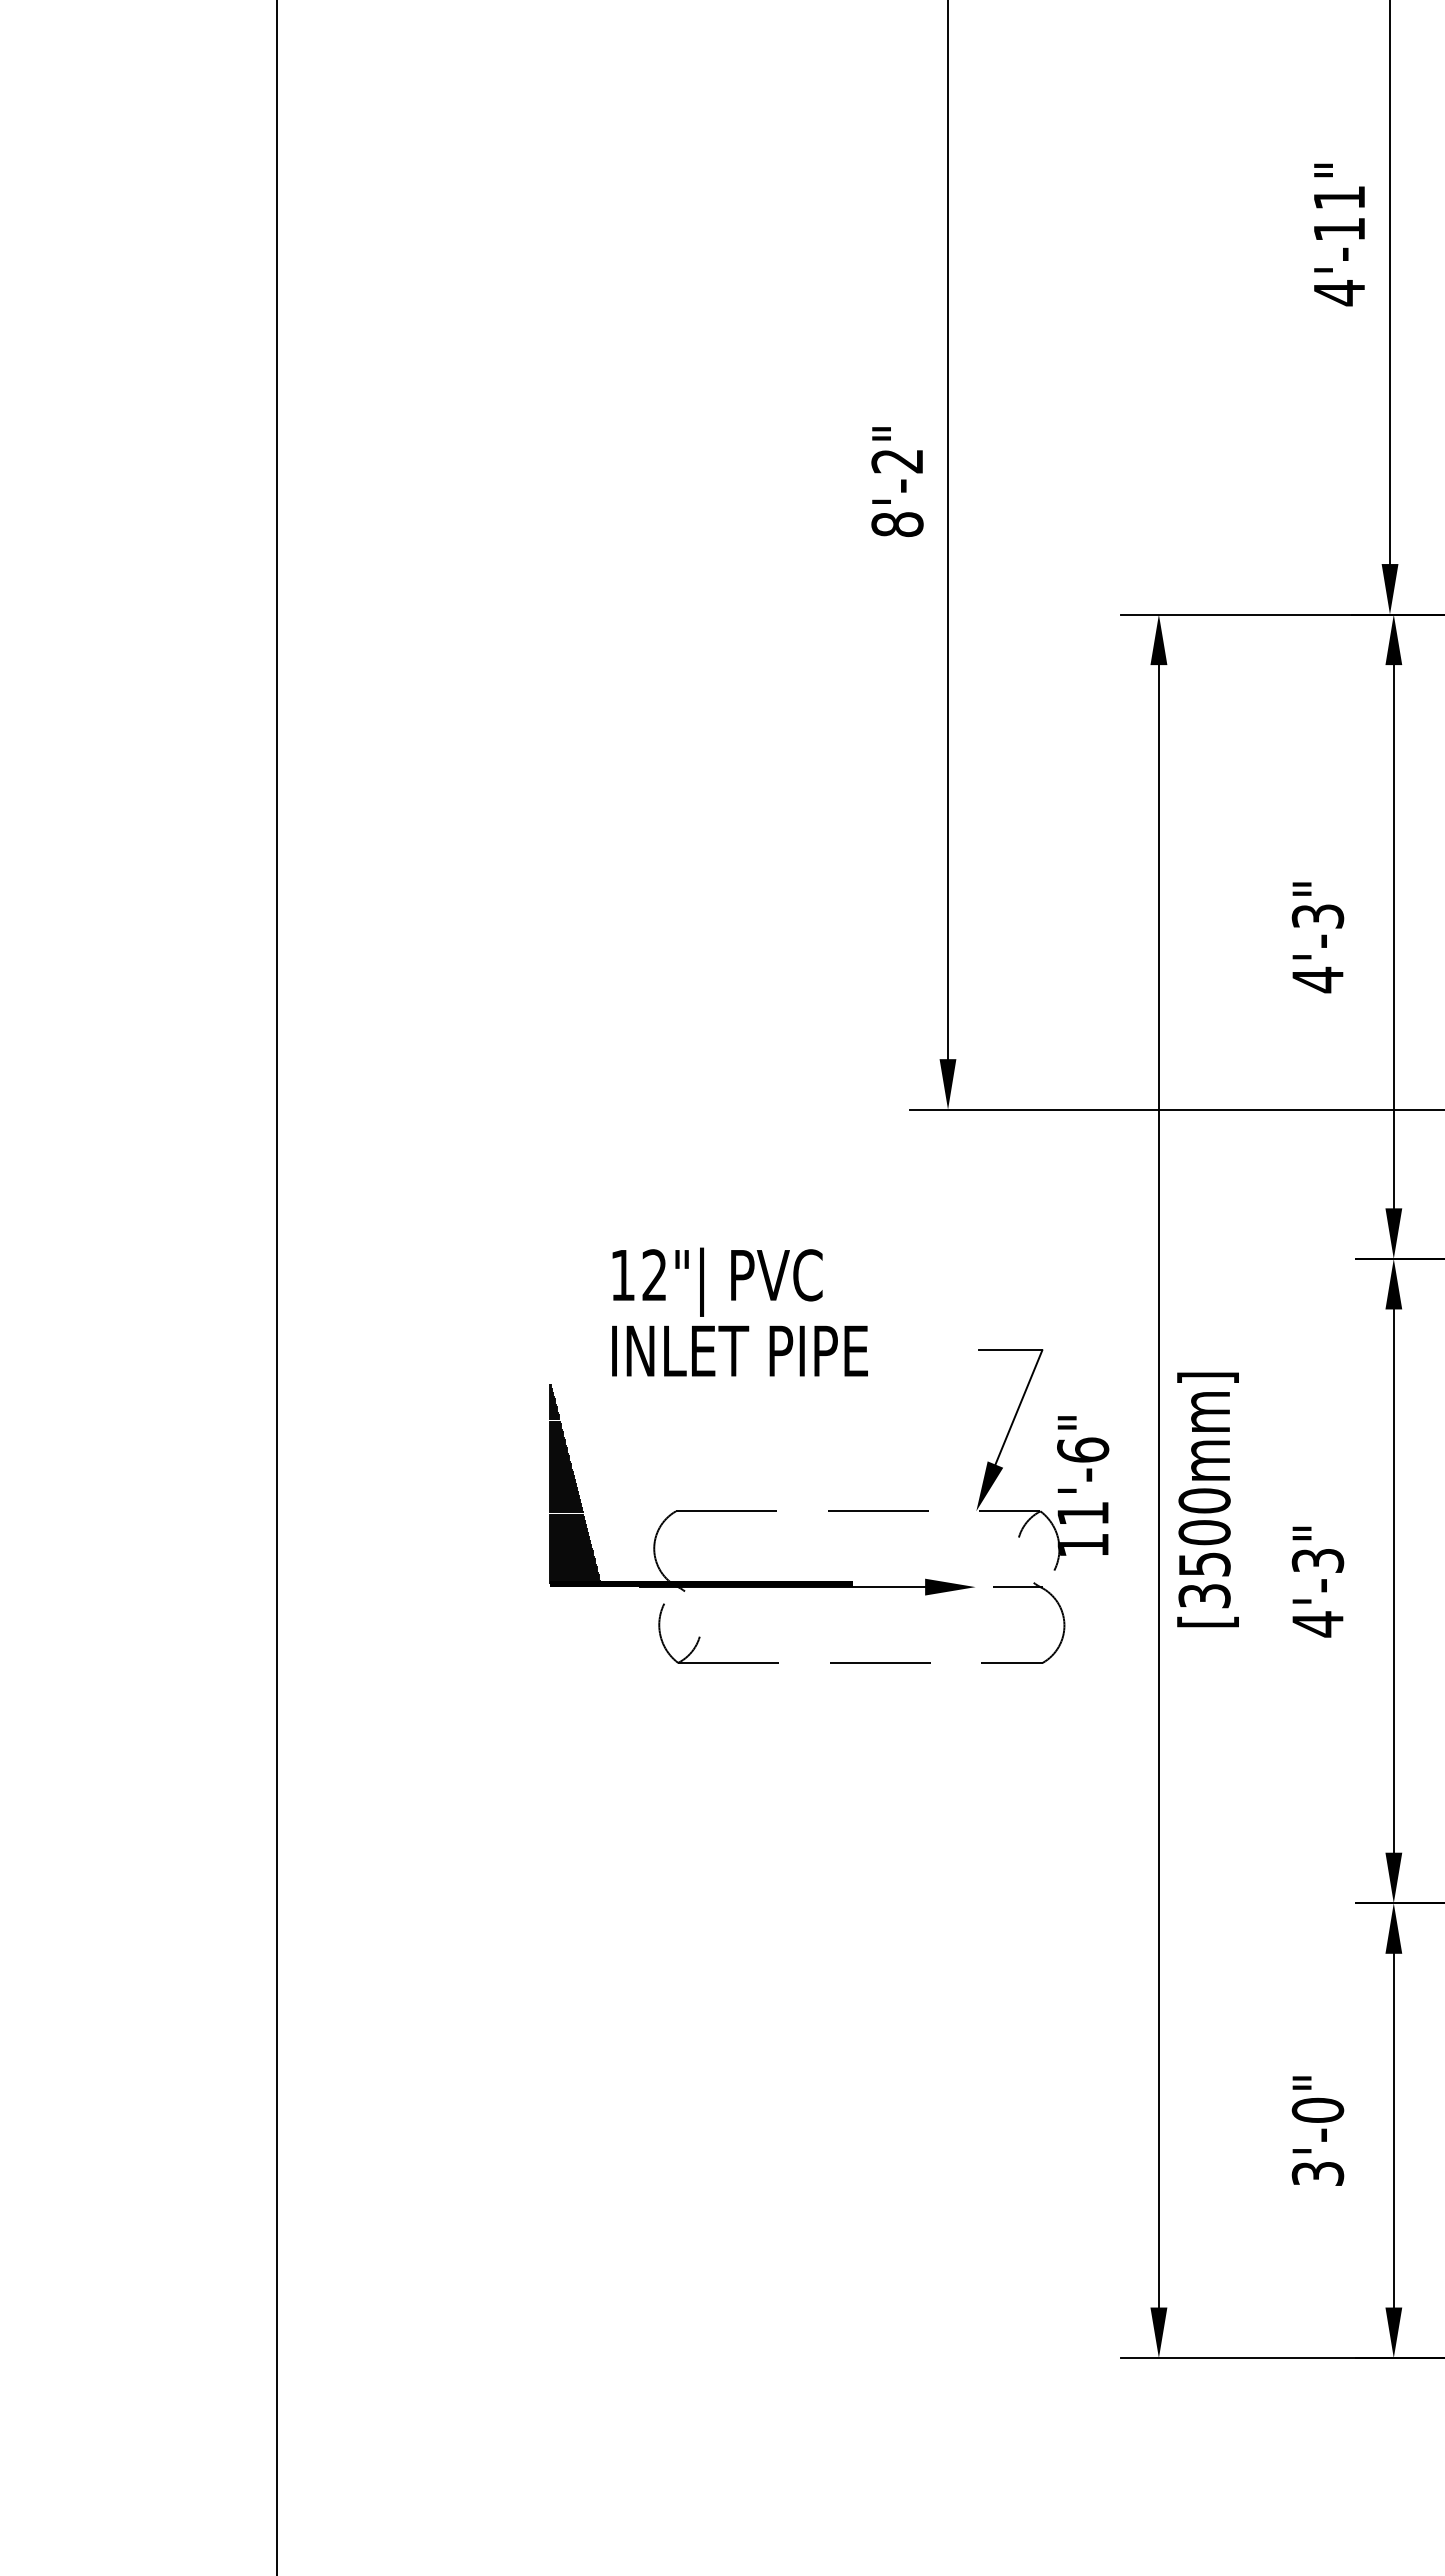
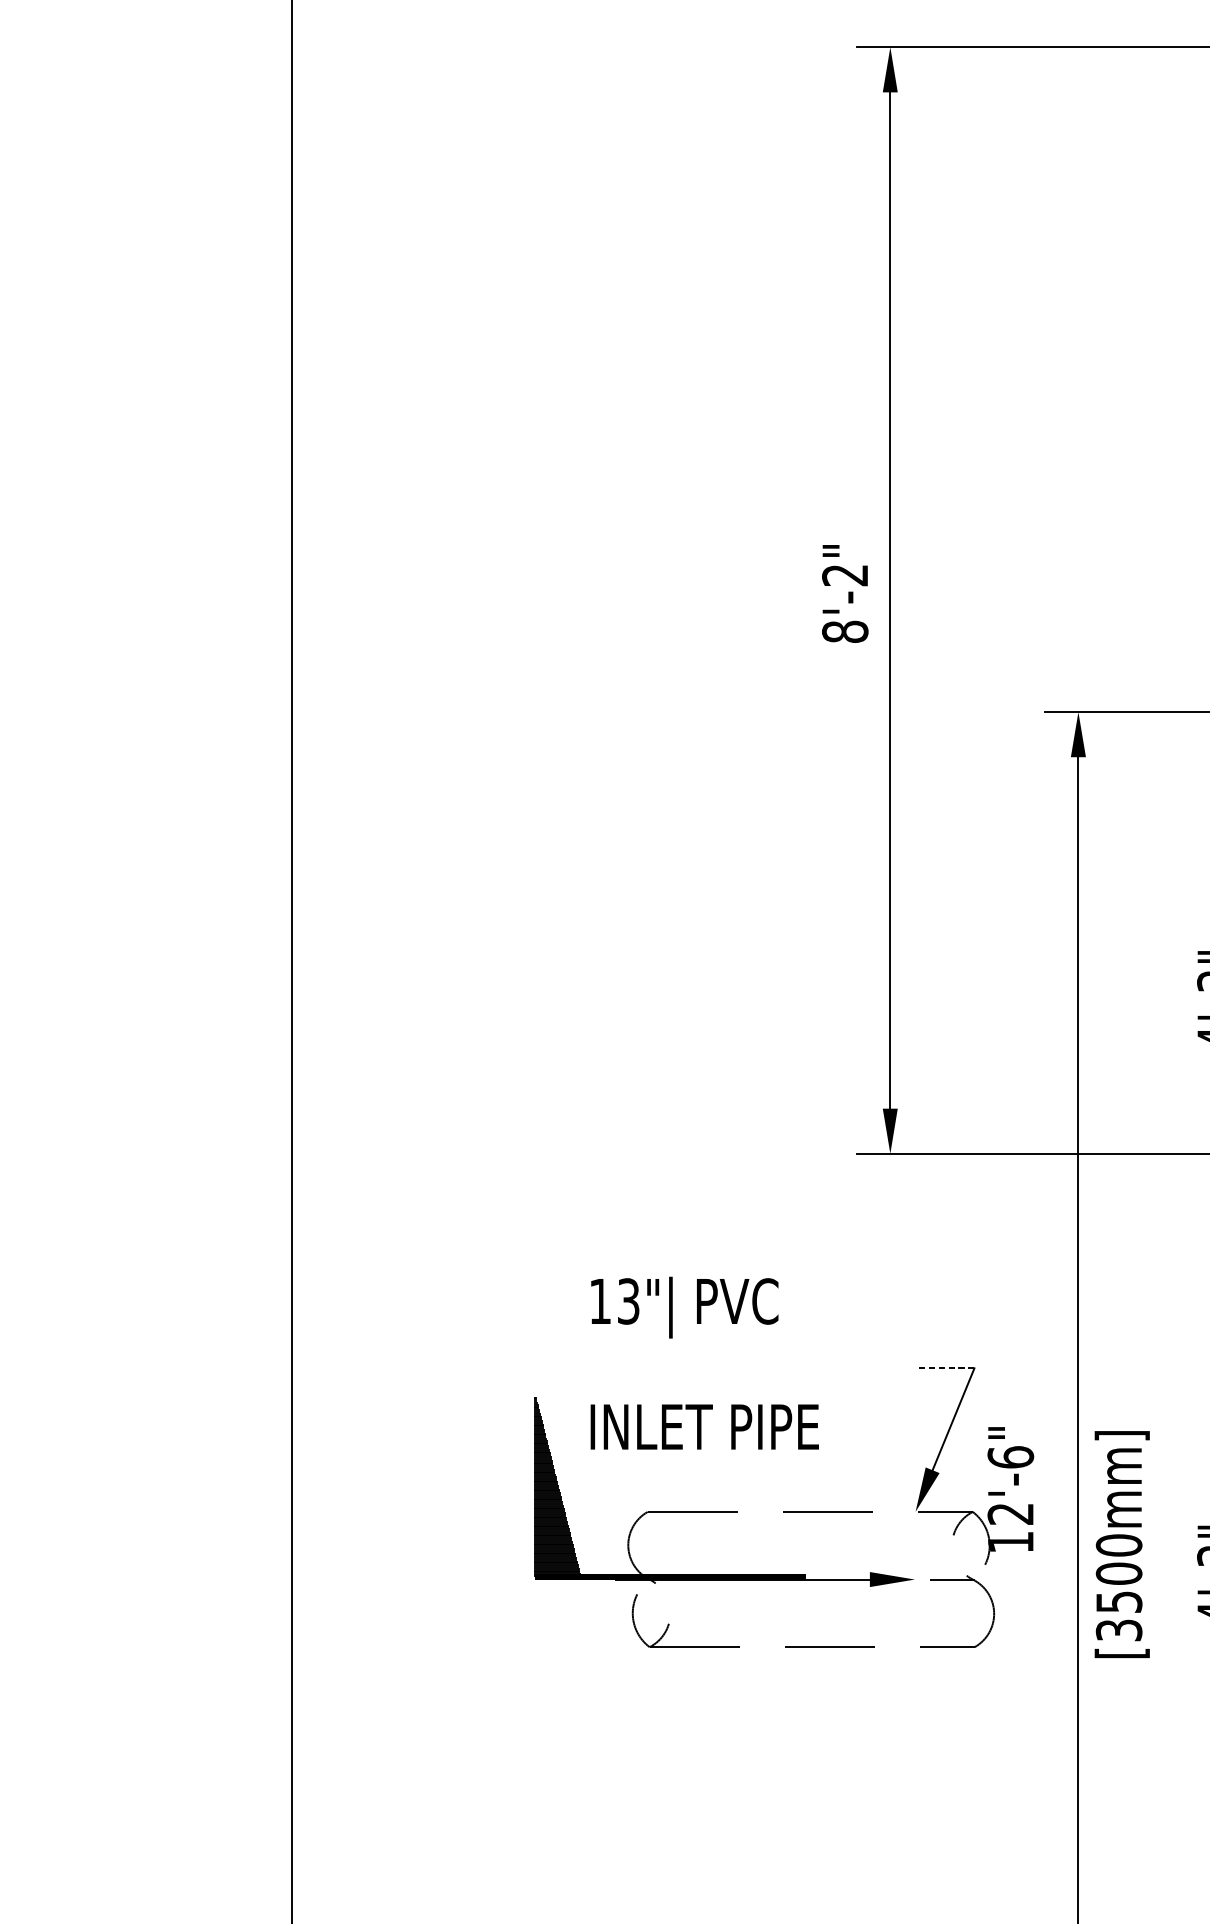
text: (654, 1275) -> (628, 1301), 12"| -> 13"|
text: (739, 1350) -> (704, 1426), moved
line: (1010, 1350) -> (946, 1368), solid -> dashed
text: (1207, 1499) -> (1121, 1544), moved
text: (1082, 1513) -> (1010, 1513), 11'-6" -> 12'-6"

